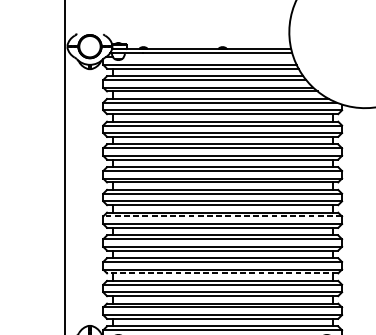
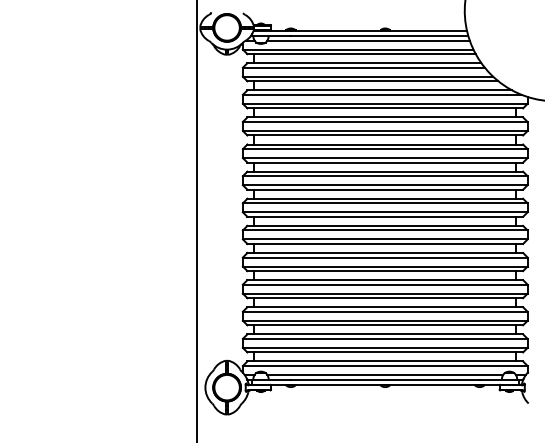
line: (208, 57) -> (368, 40), added
line: (222, 216) -> (384, 230), dashed -> solid
line: (222, 273) -> (385, 298), dashed -> solid

